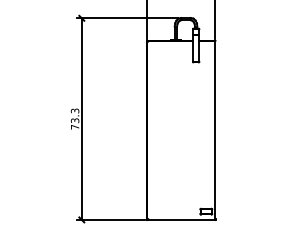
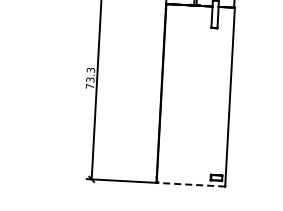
line: (181, 219) -> (191, 184), solid -> dashed

